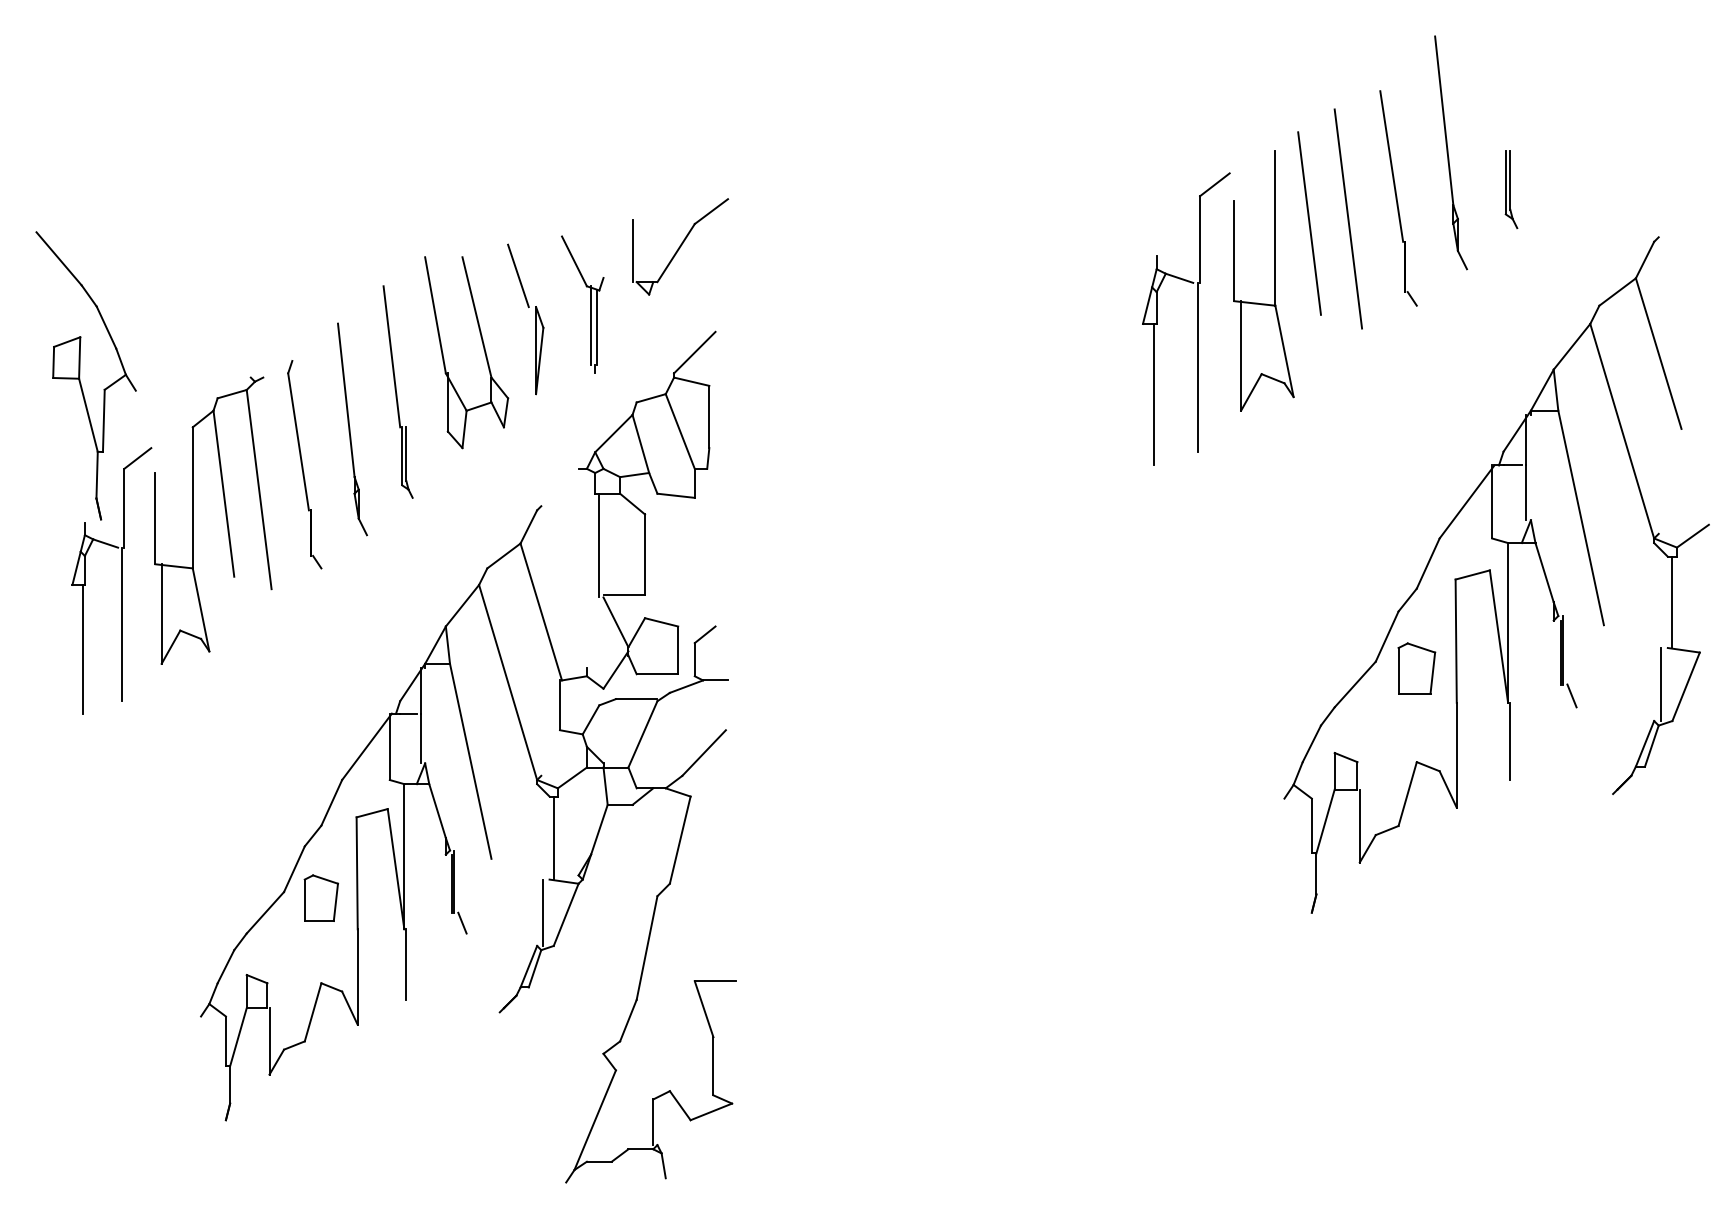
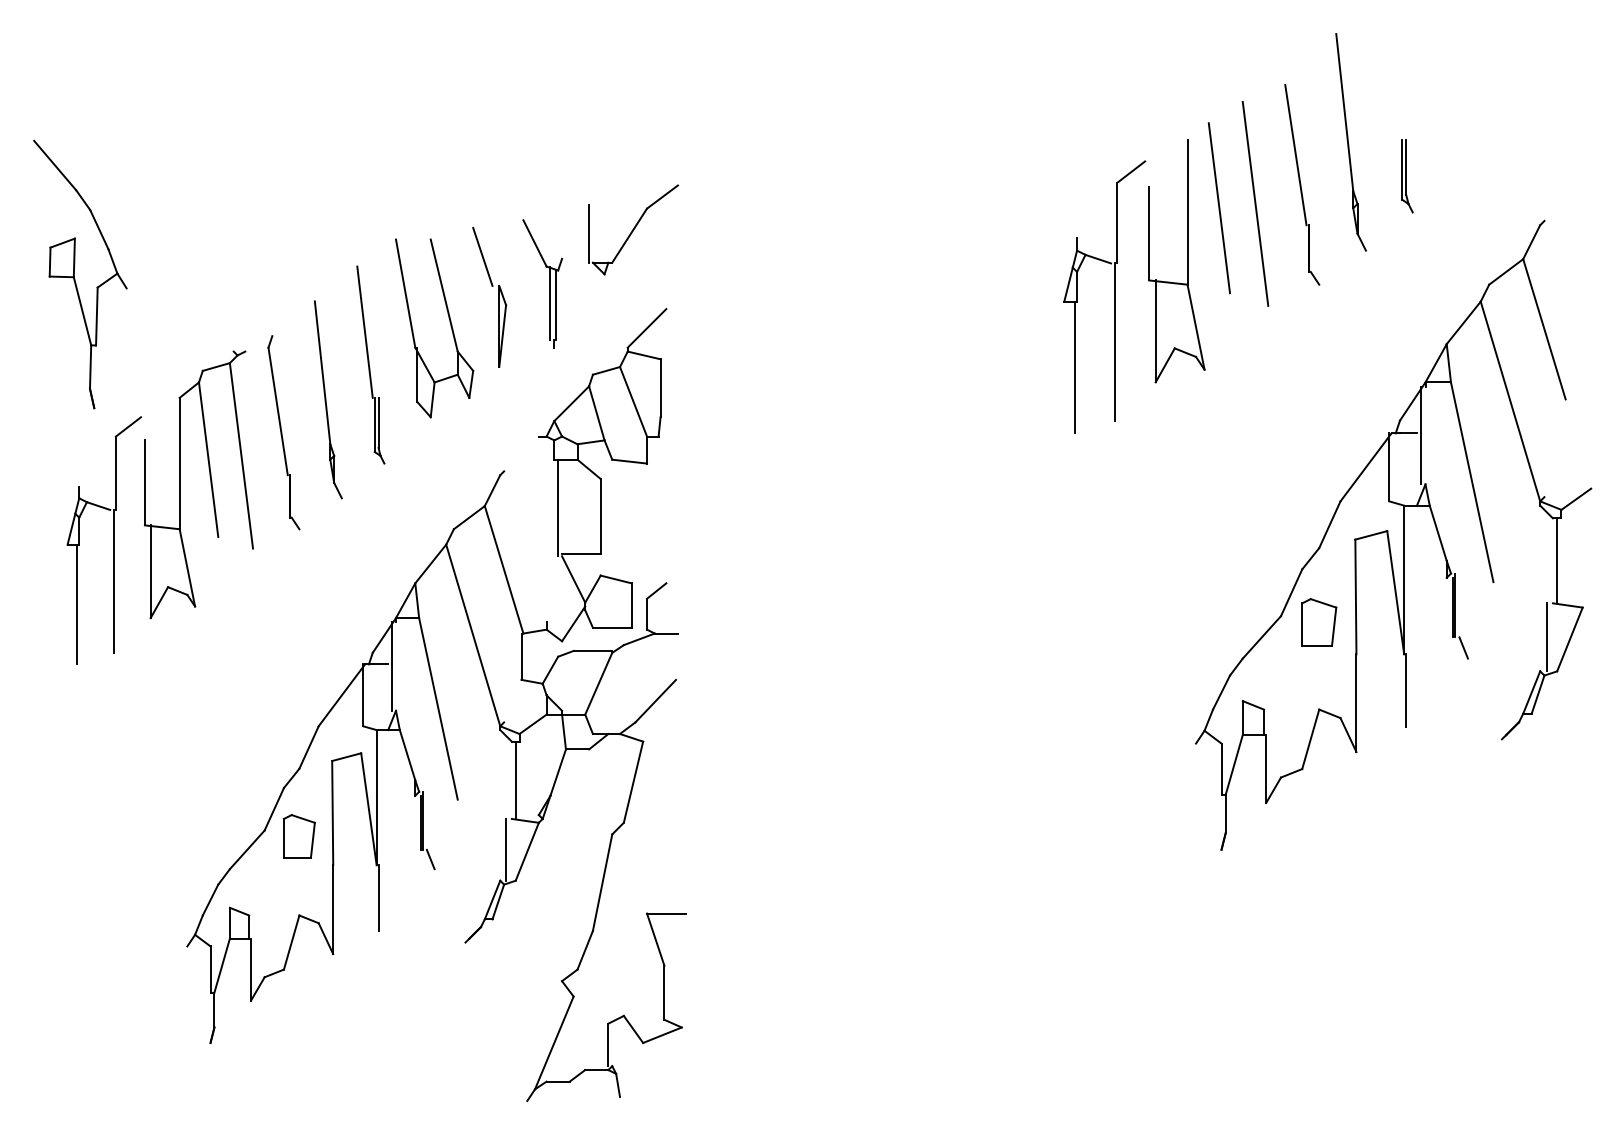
part: (85, 375) -> (79, 274), moved

